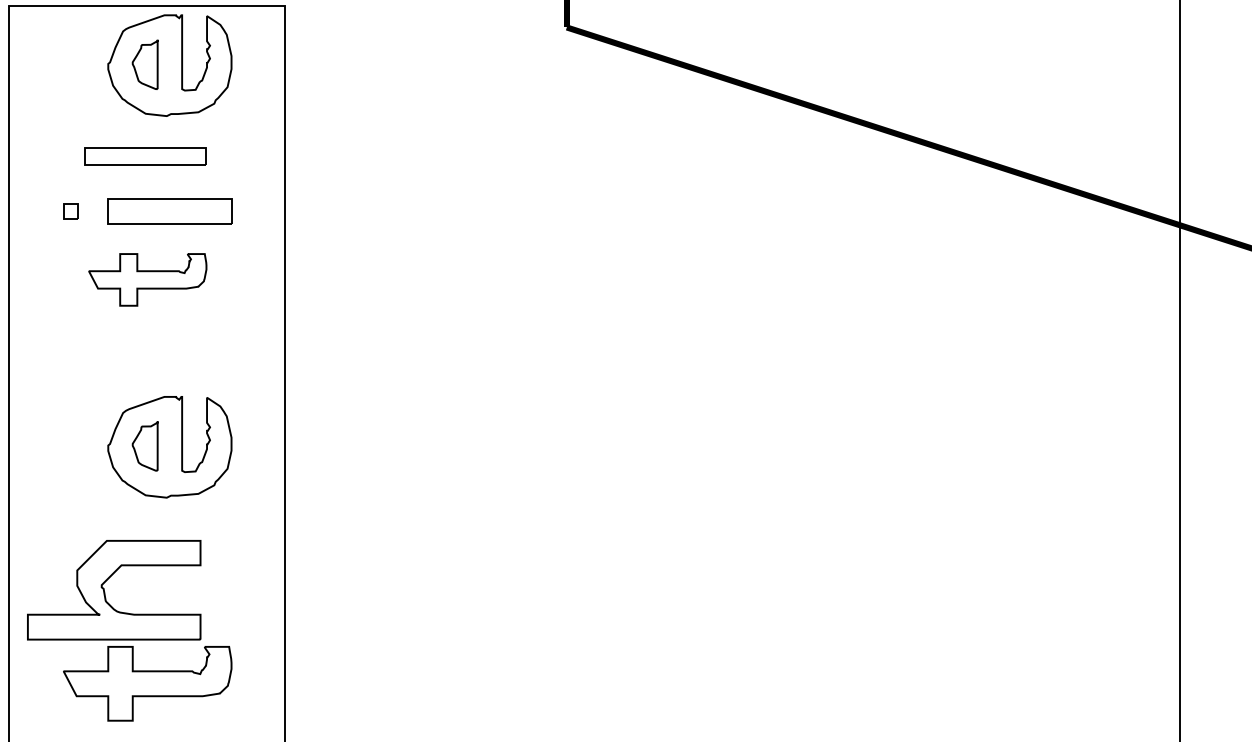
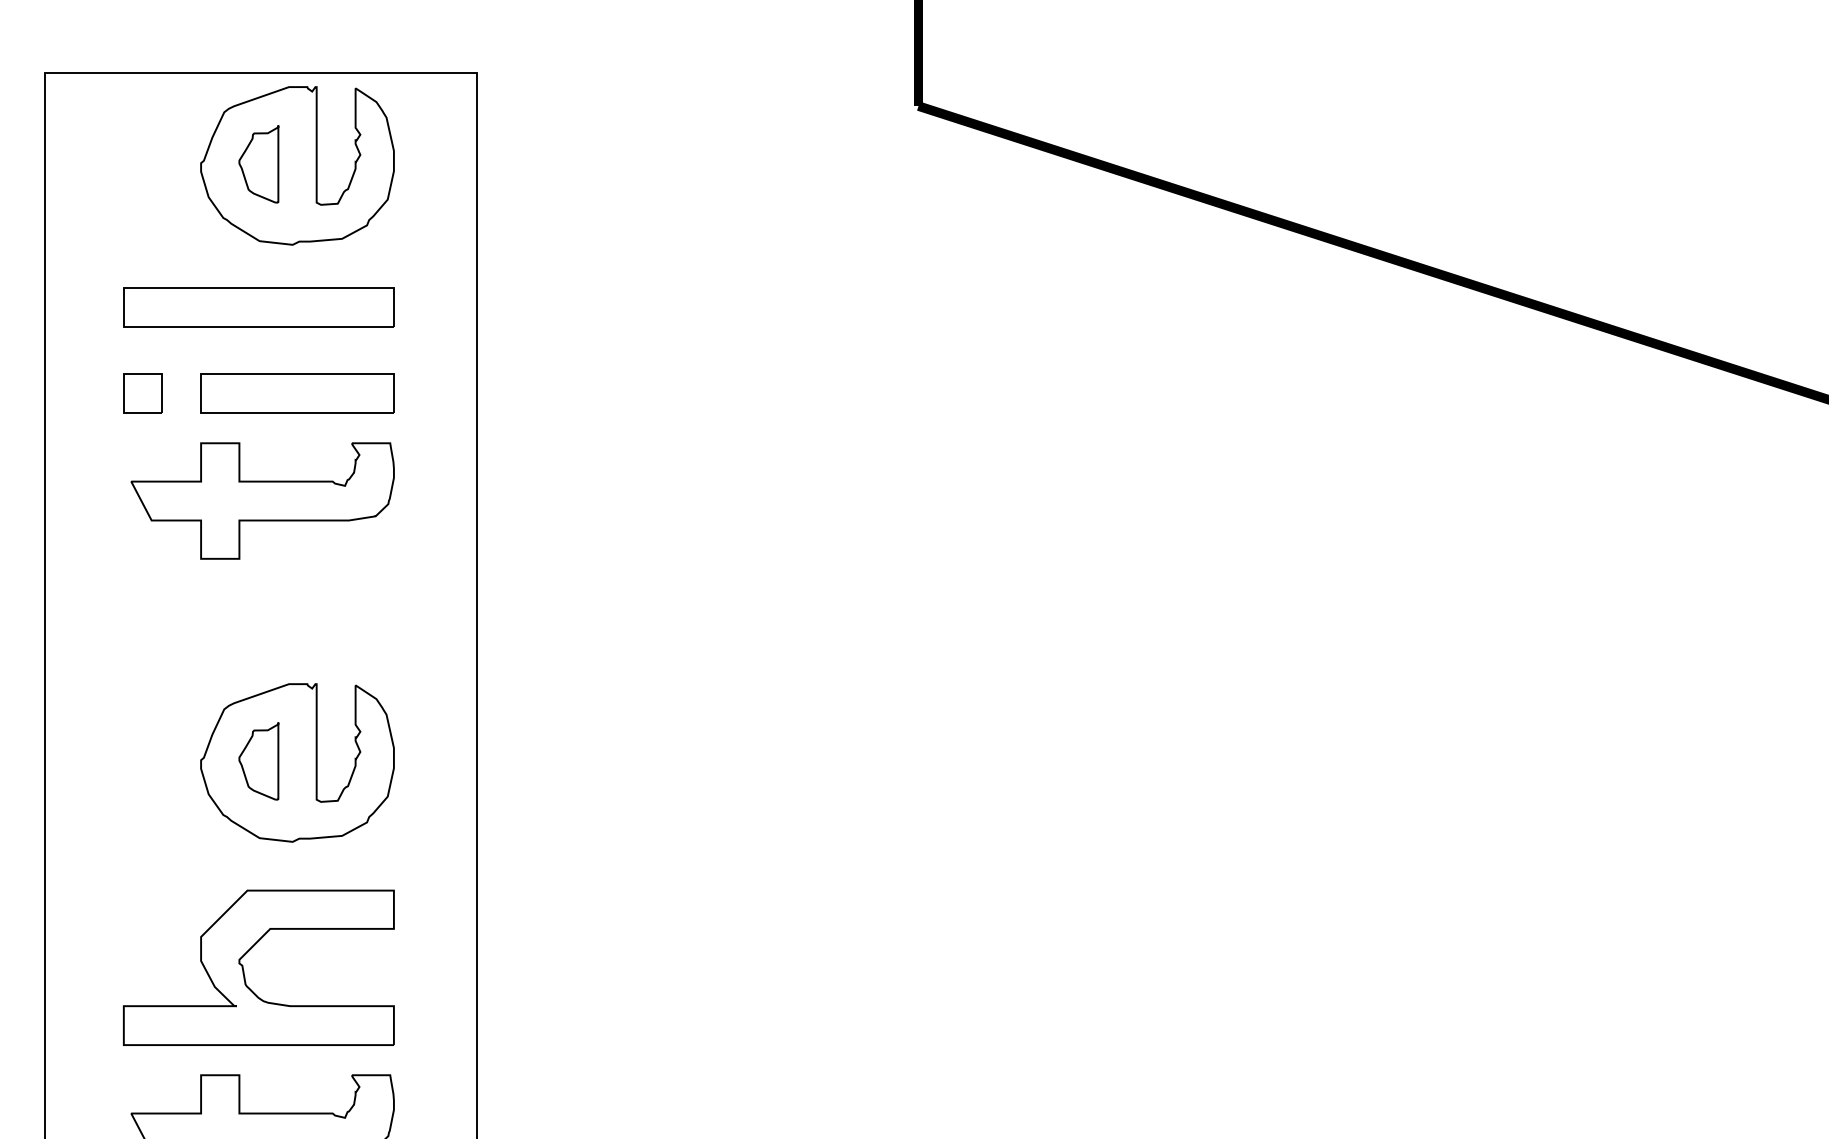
part: (145, 156) -> (259, 308), size x1.43
part: (70, 211) -> (141, 394), size x1.67
part: (147, 279) -> (262, 500), size x1.43
part: (105, 592) -> (245, 971), moved

